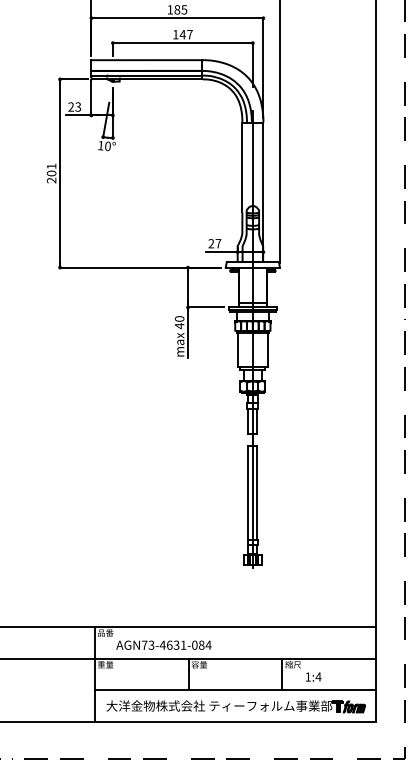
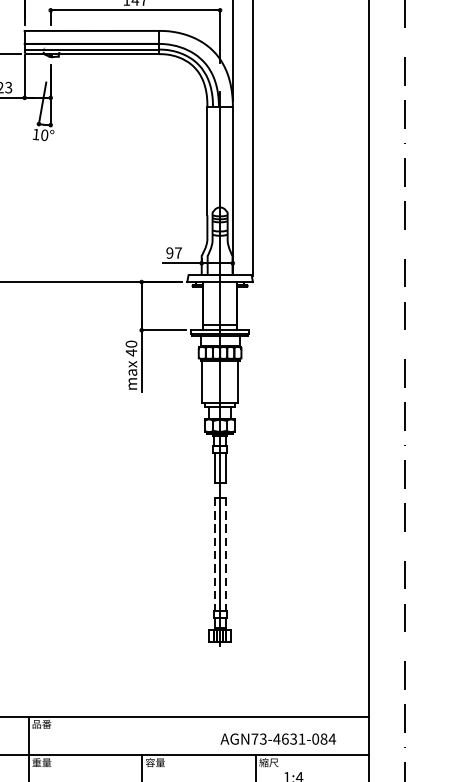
text: (211, 243) -> (170, 252), 27 -> 97
line: (248, 492) -> (214, 554), solid -> dashed
line: (257, 492) -> (225, 554), solid -> dashed
text: (163, 644) -> (277, 738), moved

